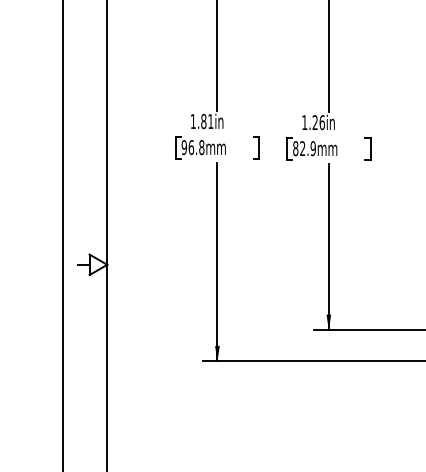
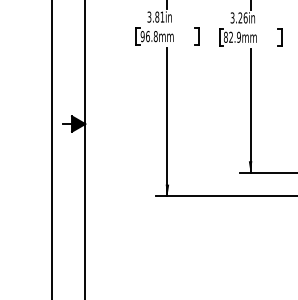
text: (192, 121) -> (148, 17), 1.81in -> 3.81in
text: (304, 122) -> (232, 17), 1.26in -> 3.26in
fill: (98, 264) -> (78, 123), added

